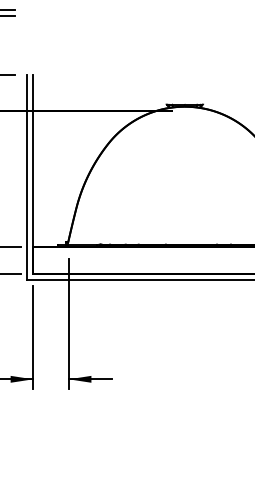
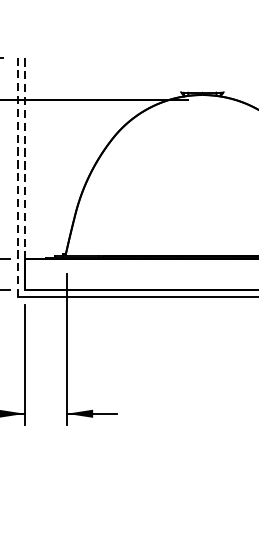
line: (33, 161) -> (25, 159), solid -> dashed
line: (27, 177) -> (18, 177), solid -> dashed

